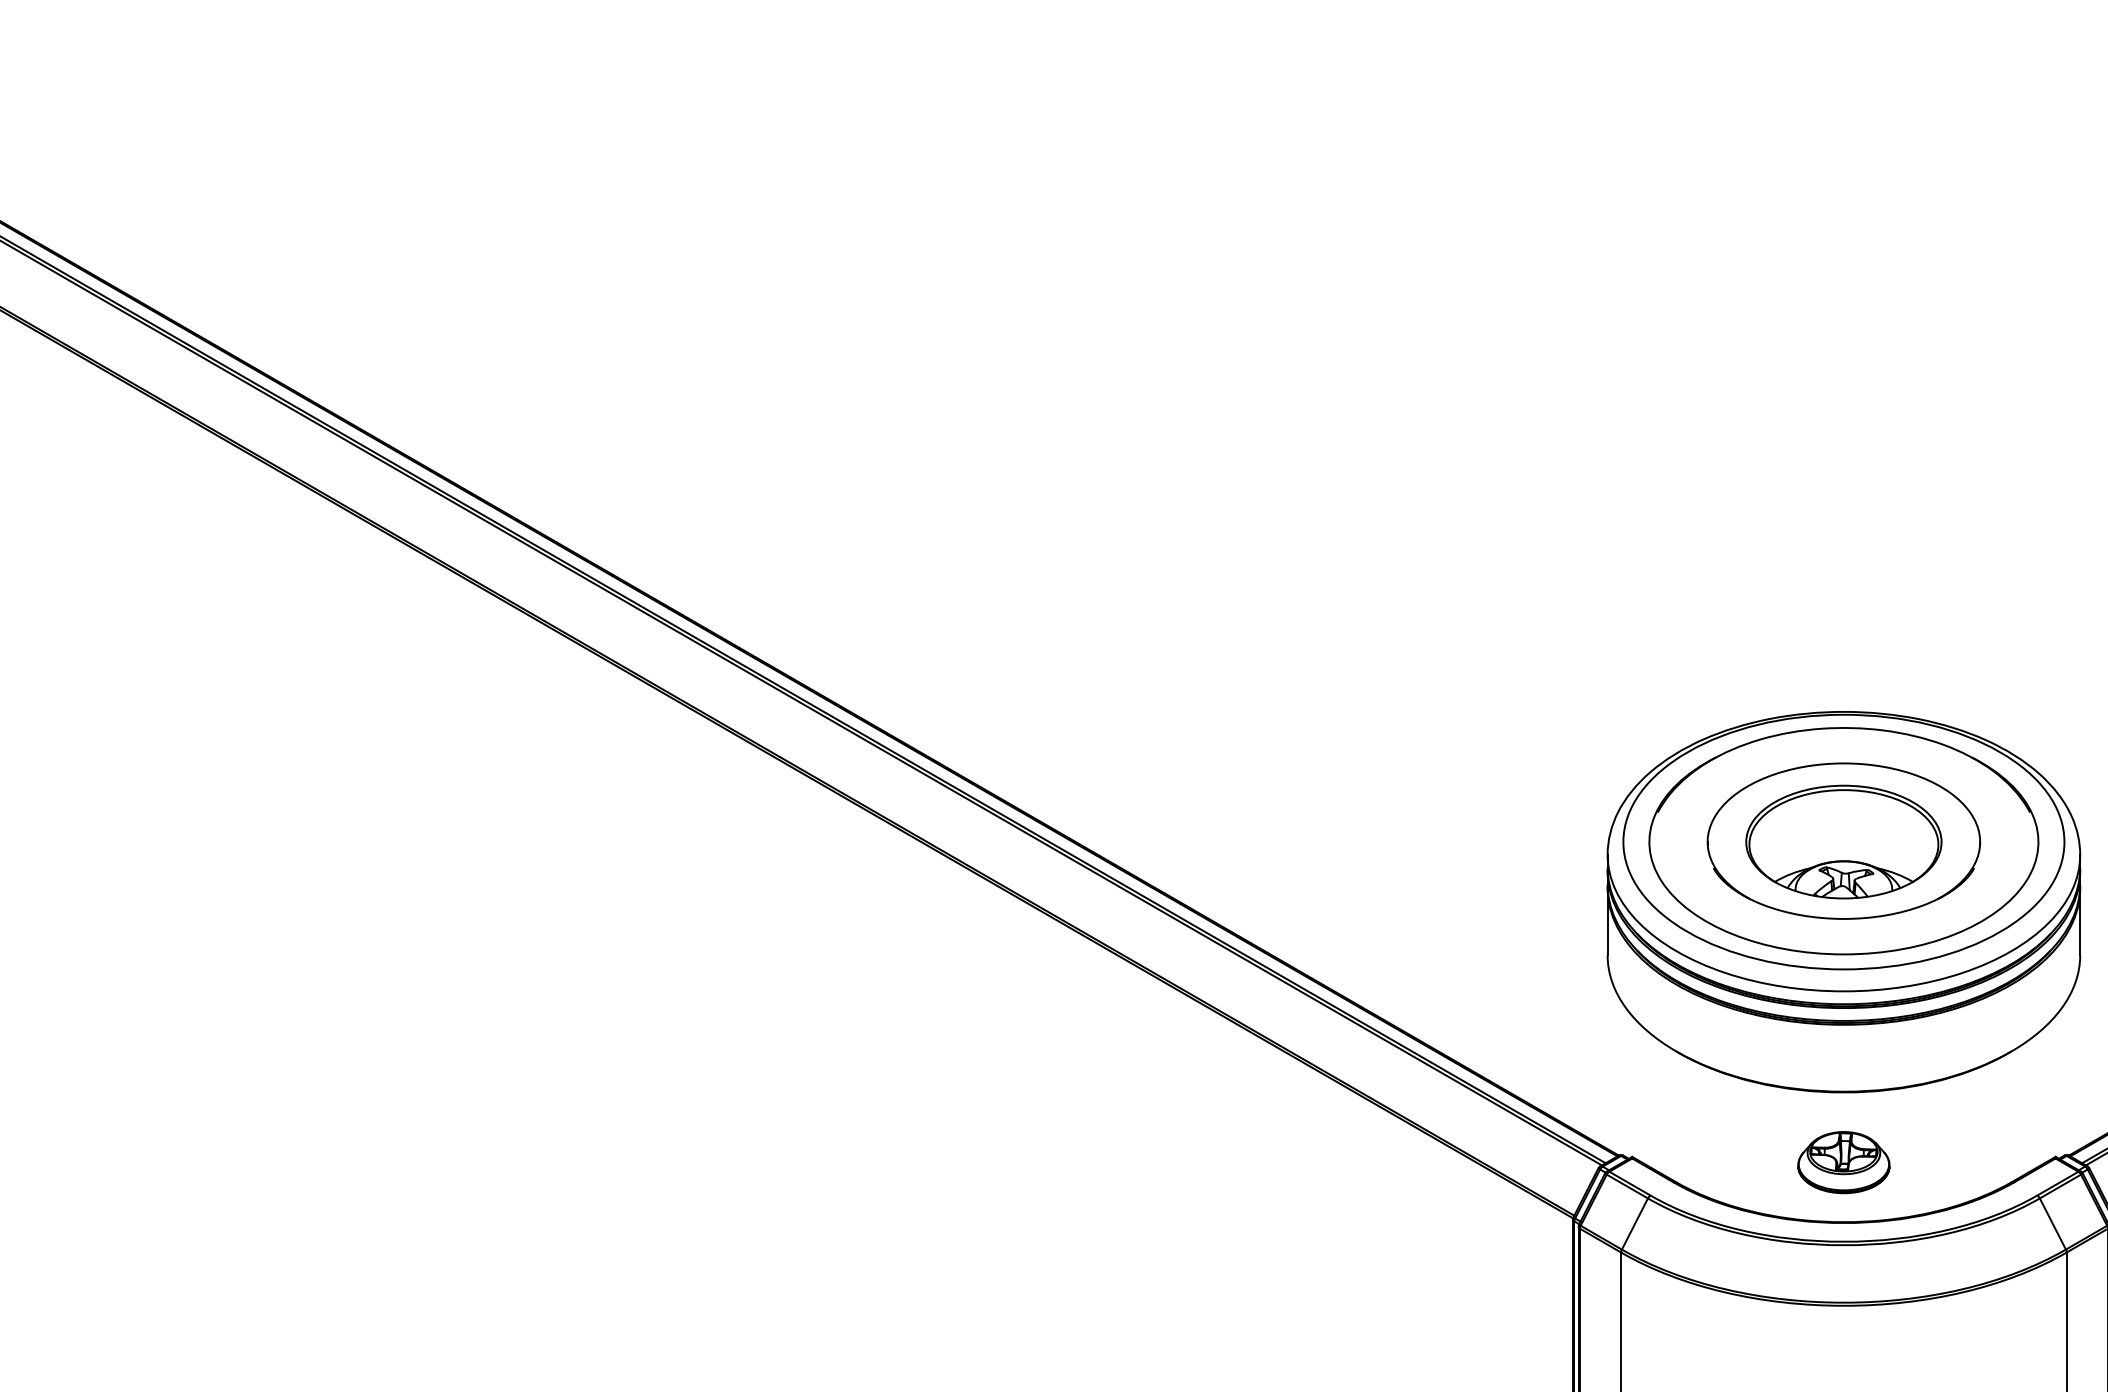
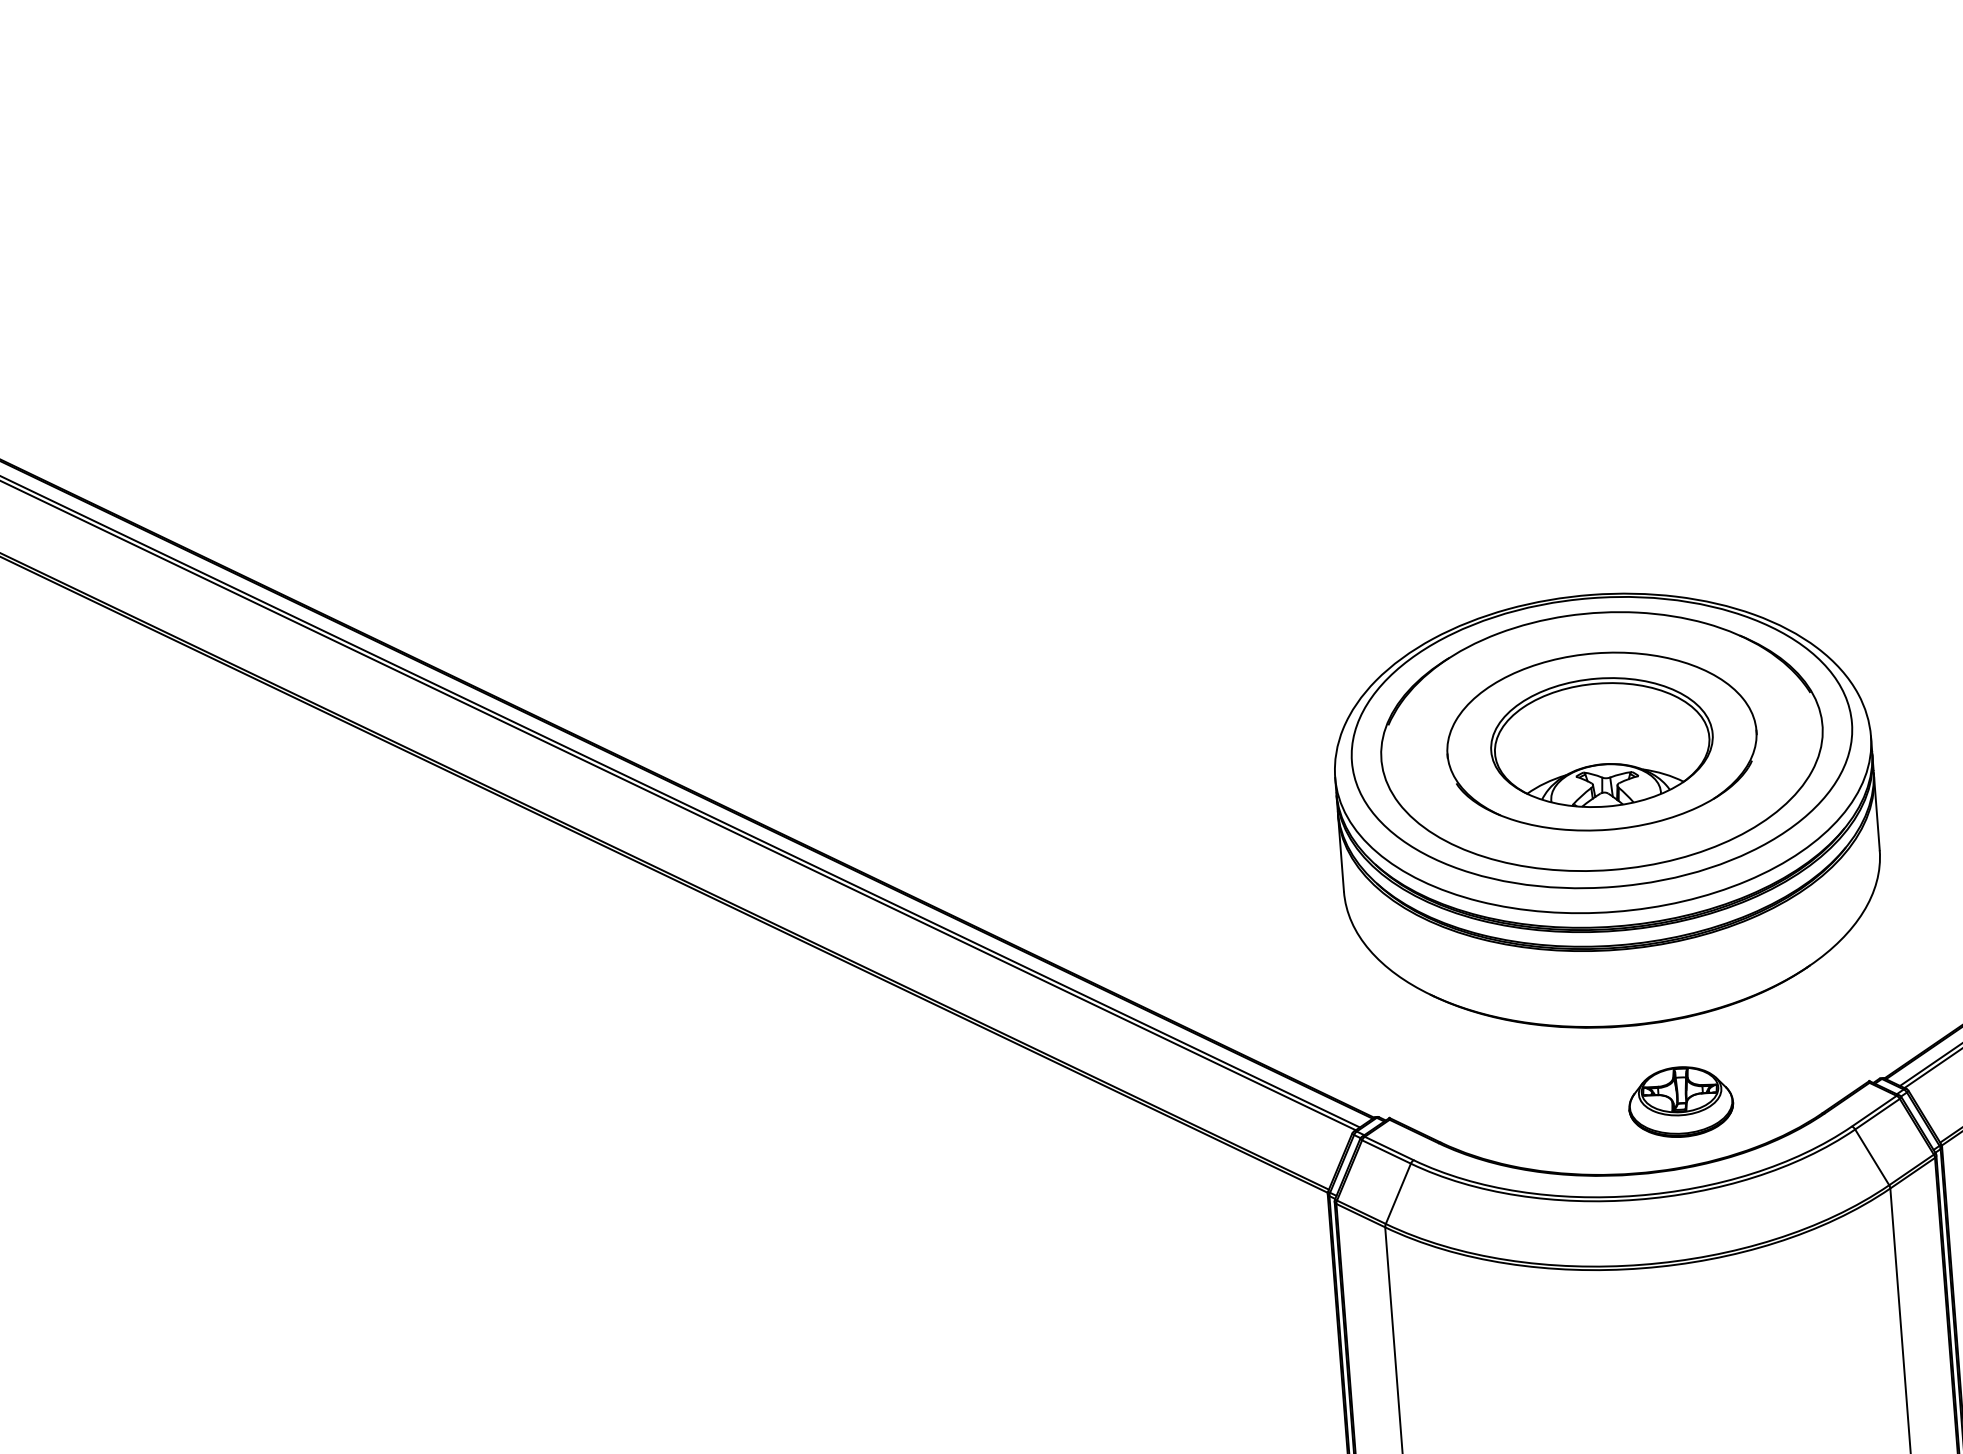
part: (1843, 1162) -> (1680, 1101), moved

